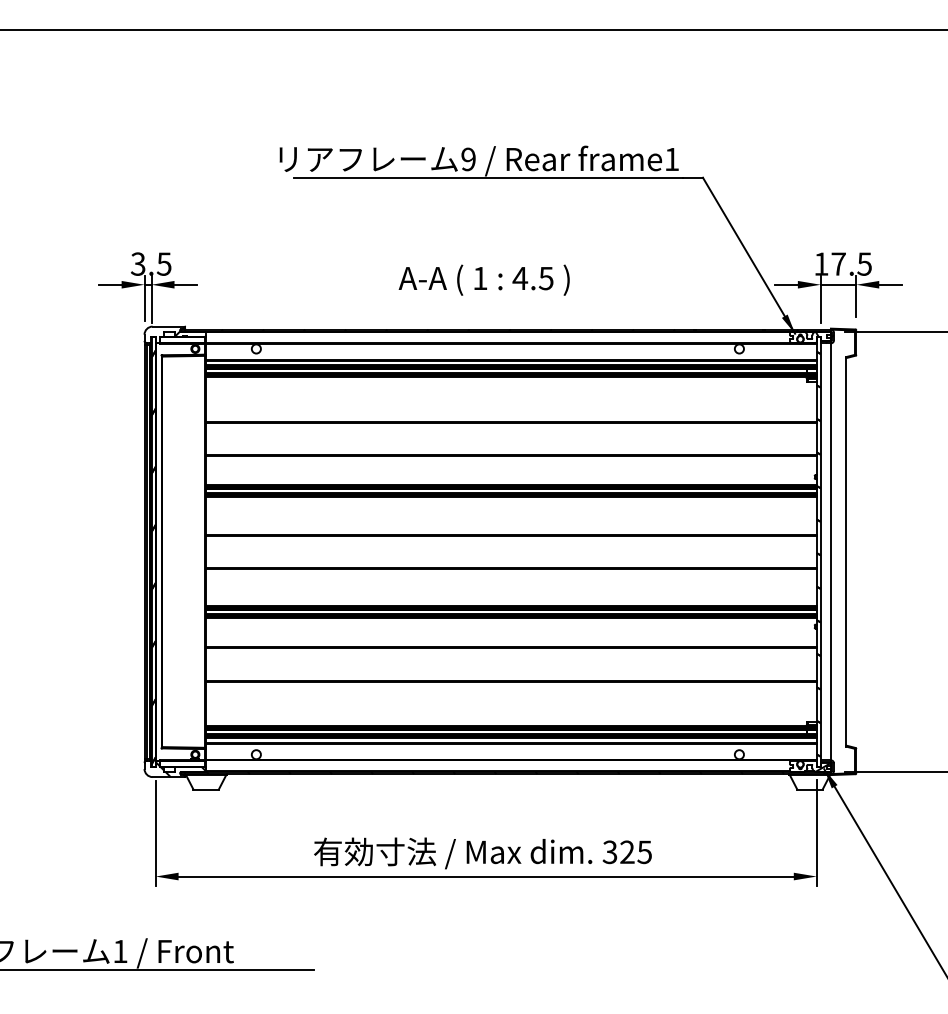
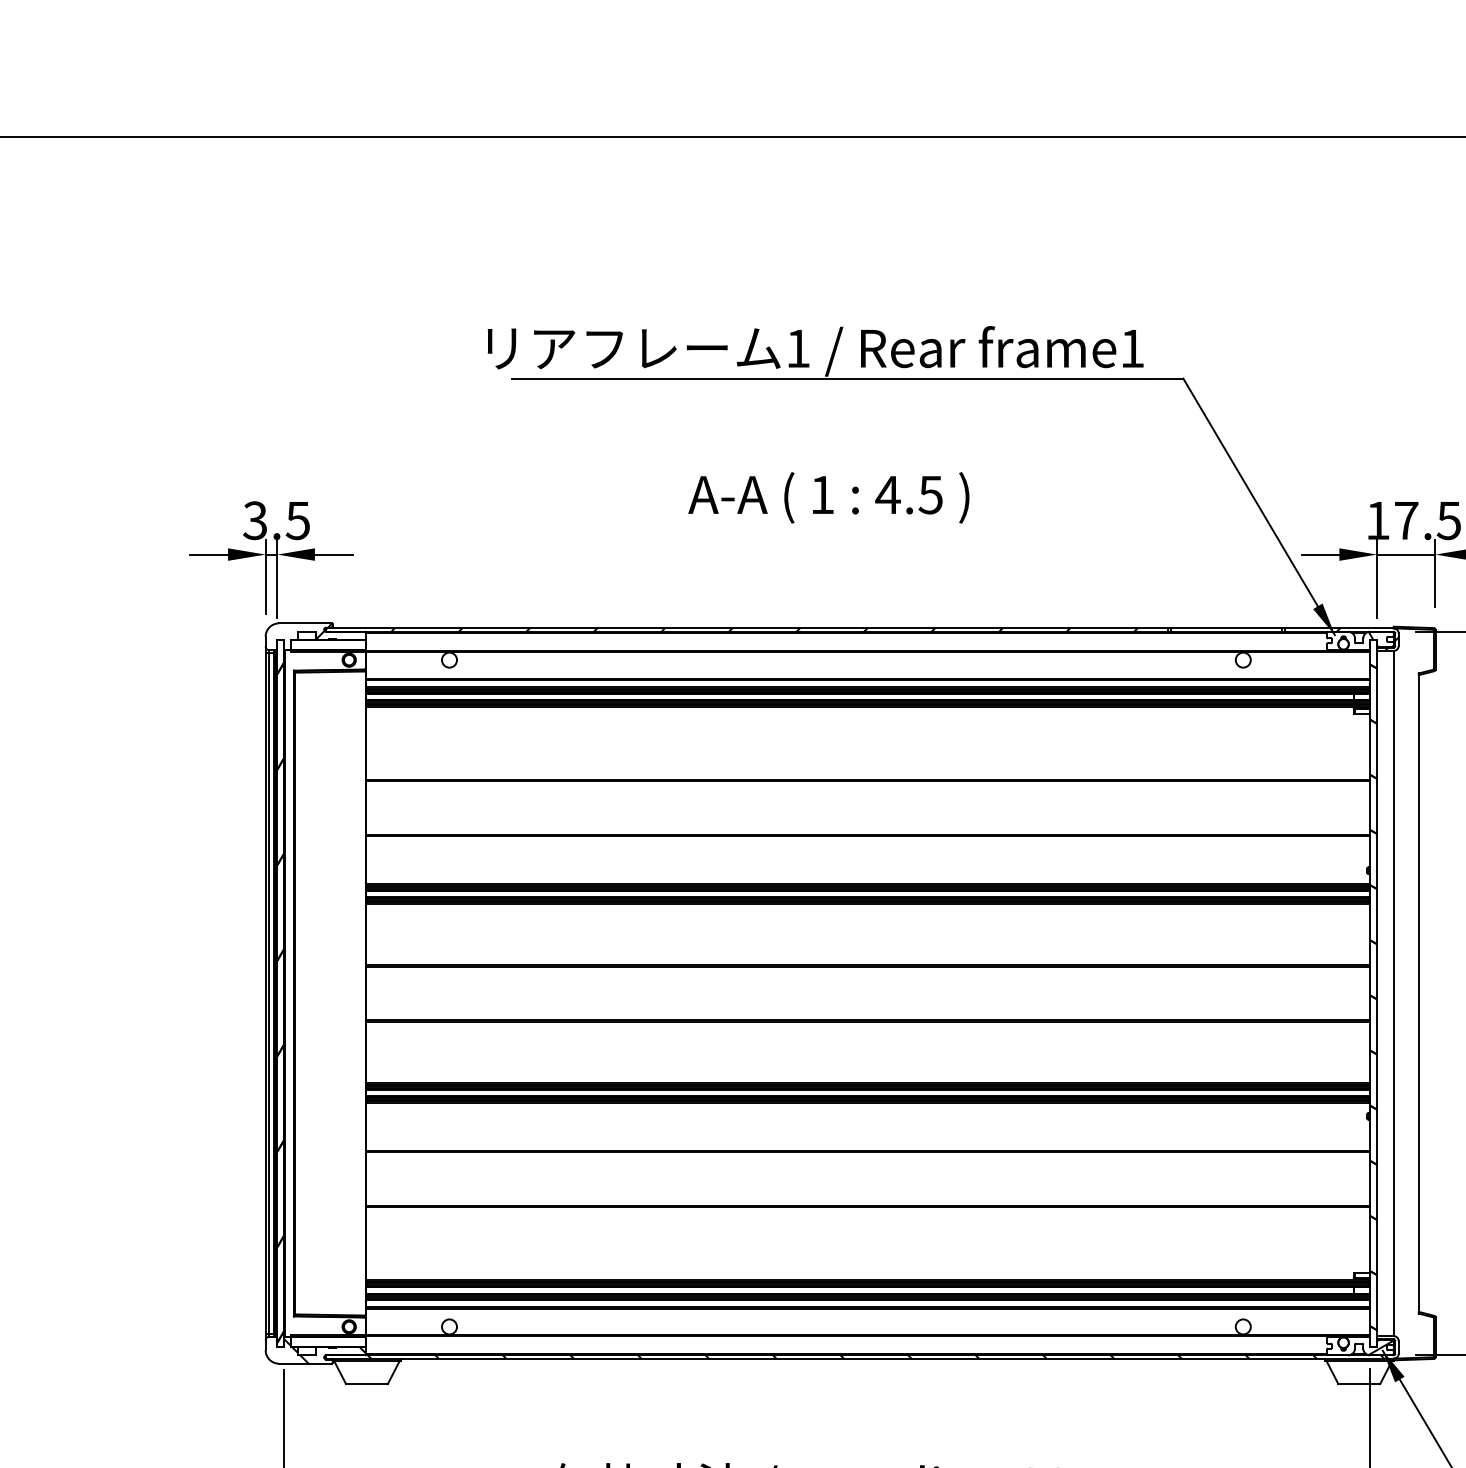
text: (468, 159) -> (798, 348), 9 -> 1
text: (483, 279) -> (827, 496), moved

